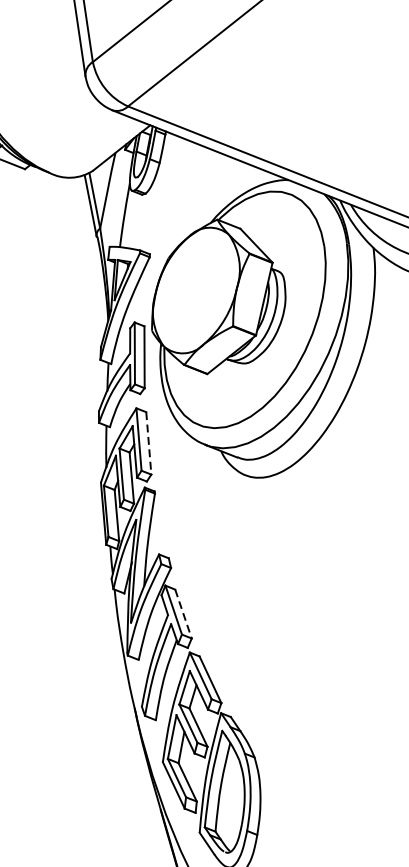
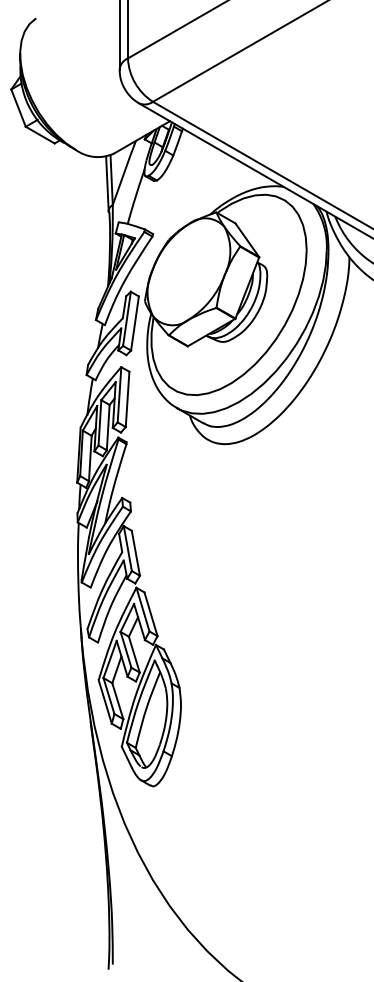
line: (148, 443) -> (127, 399), dashed -> solid
line: (183, 614) -> (135, 553), dashed -> solid

